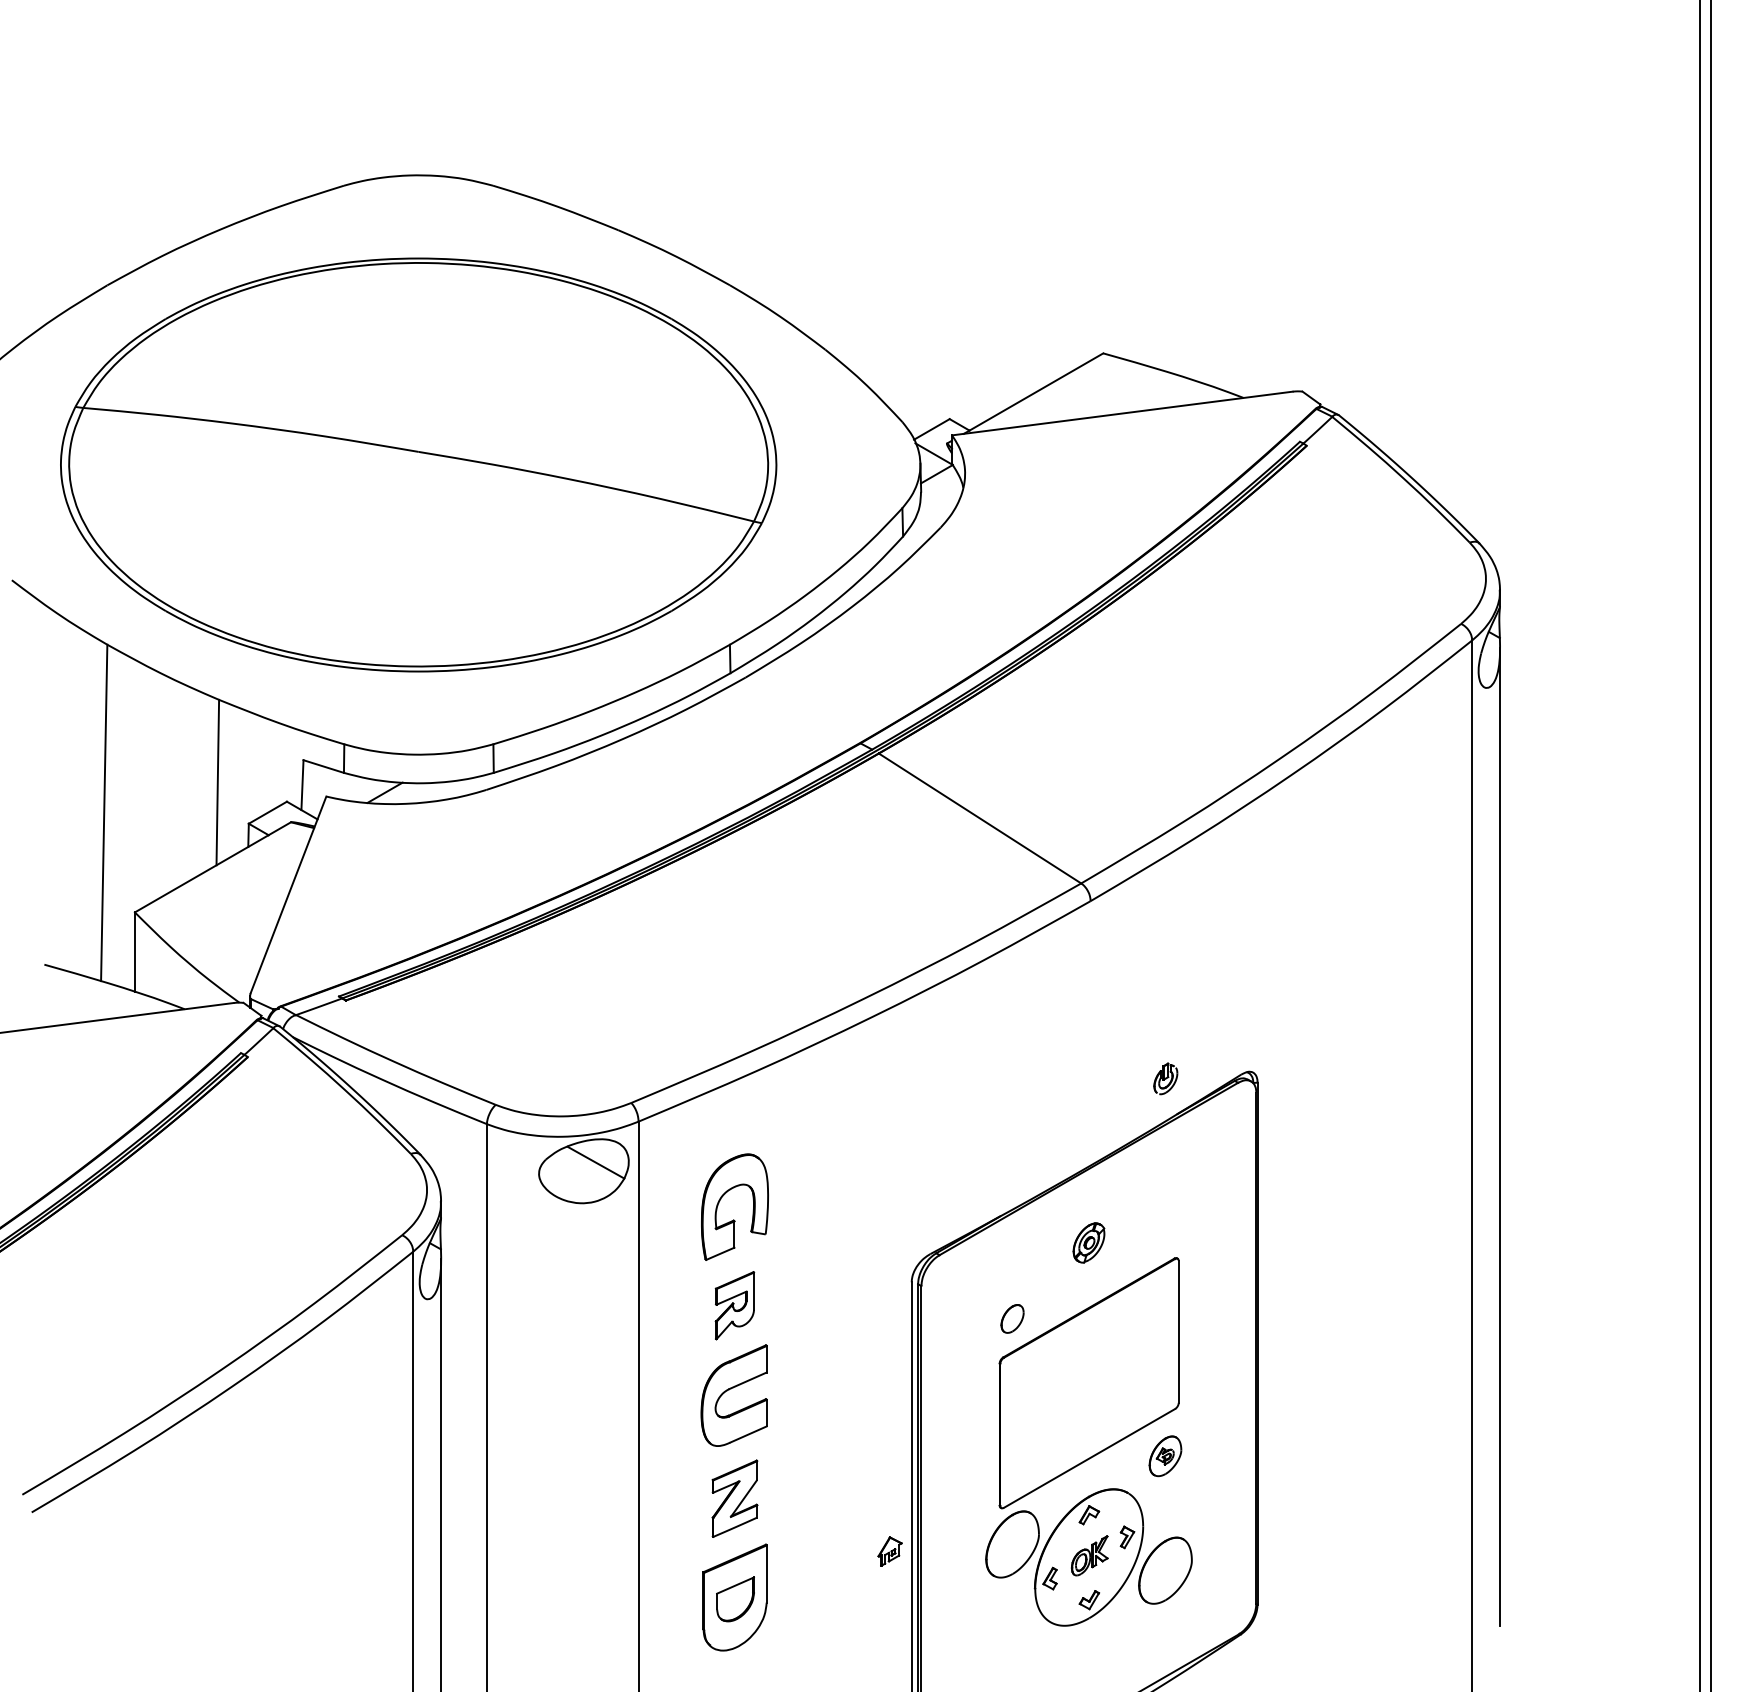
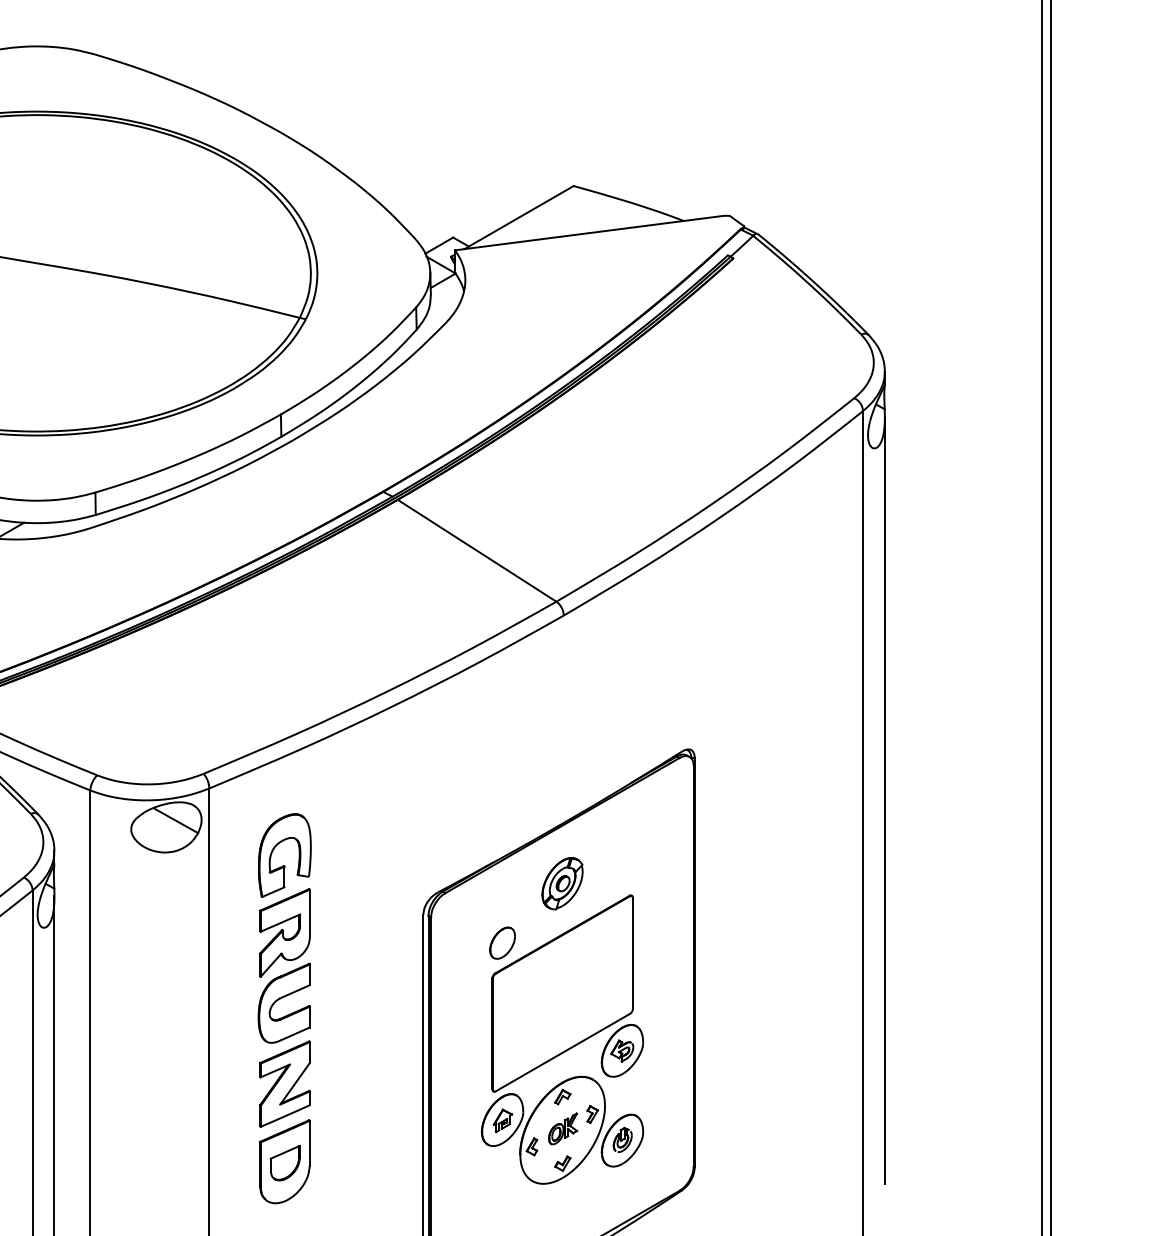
part: (1165, 1078) -> (622, 1139), moved
part: (1088, 1242) -> (562, 883), size x1.67
part: (734, 1305) -> (284, 932), size x1.67
part: (1012, 1318) -> (502, 942), size x1.43
part: (1165, 1456) -> (622, 1051), size x1.67
part: (734, 1498) -> (284, 1084), size x1.43
part: (889, 1551) -> (502, 1120), moved

